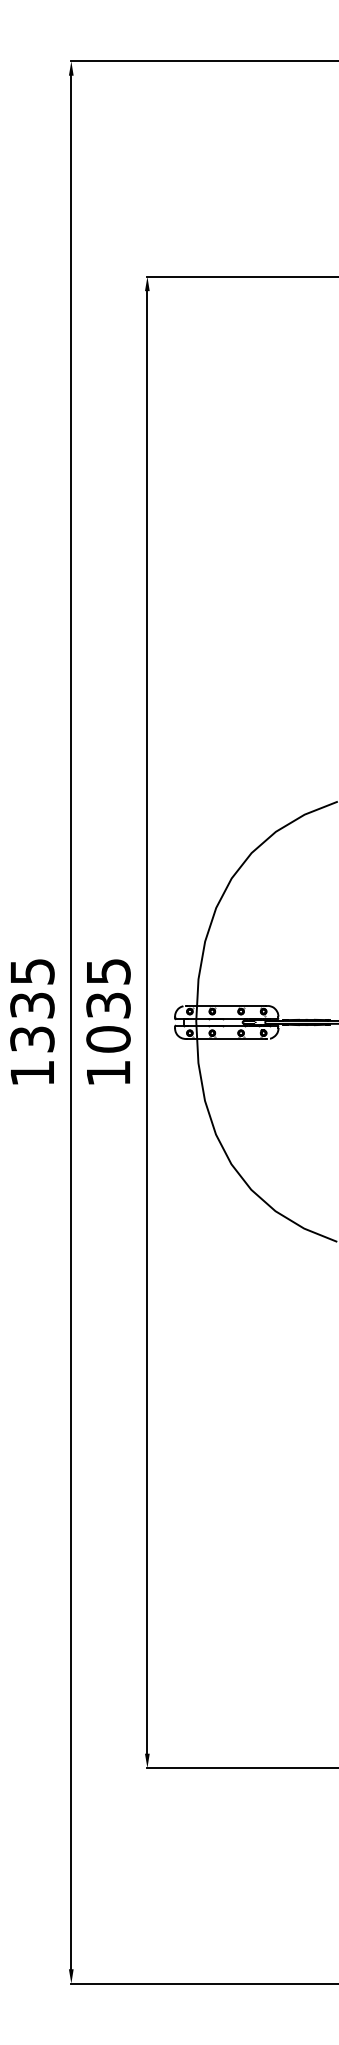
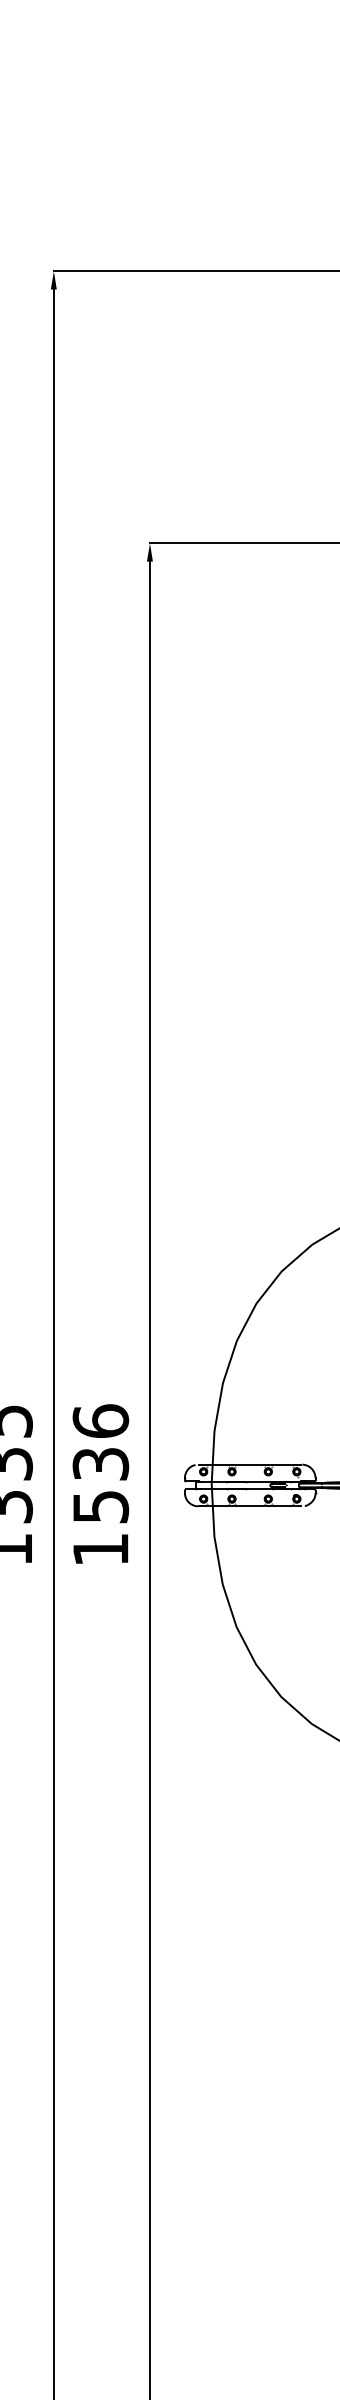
text: (108, 1005) -> (100, 1464), 1035 -> 1536

